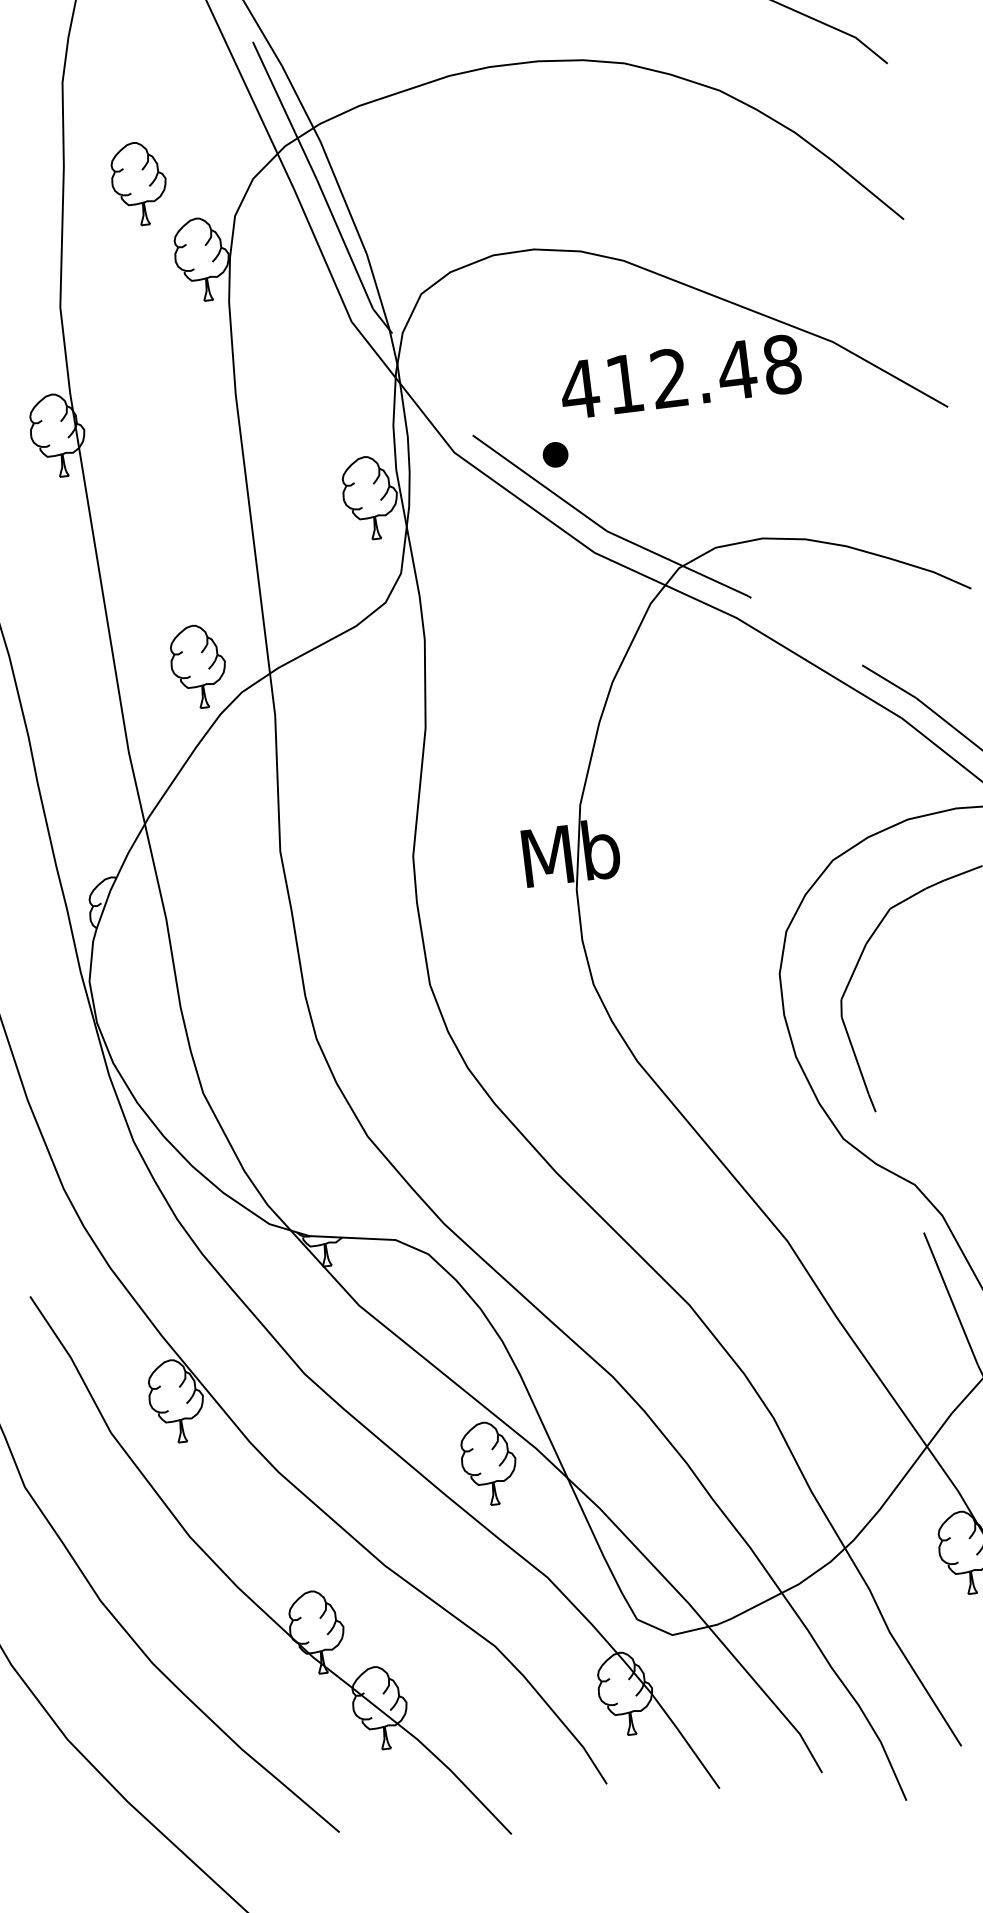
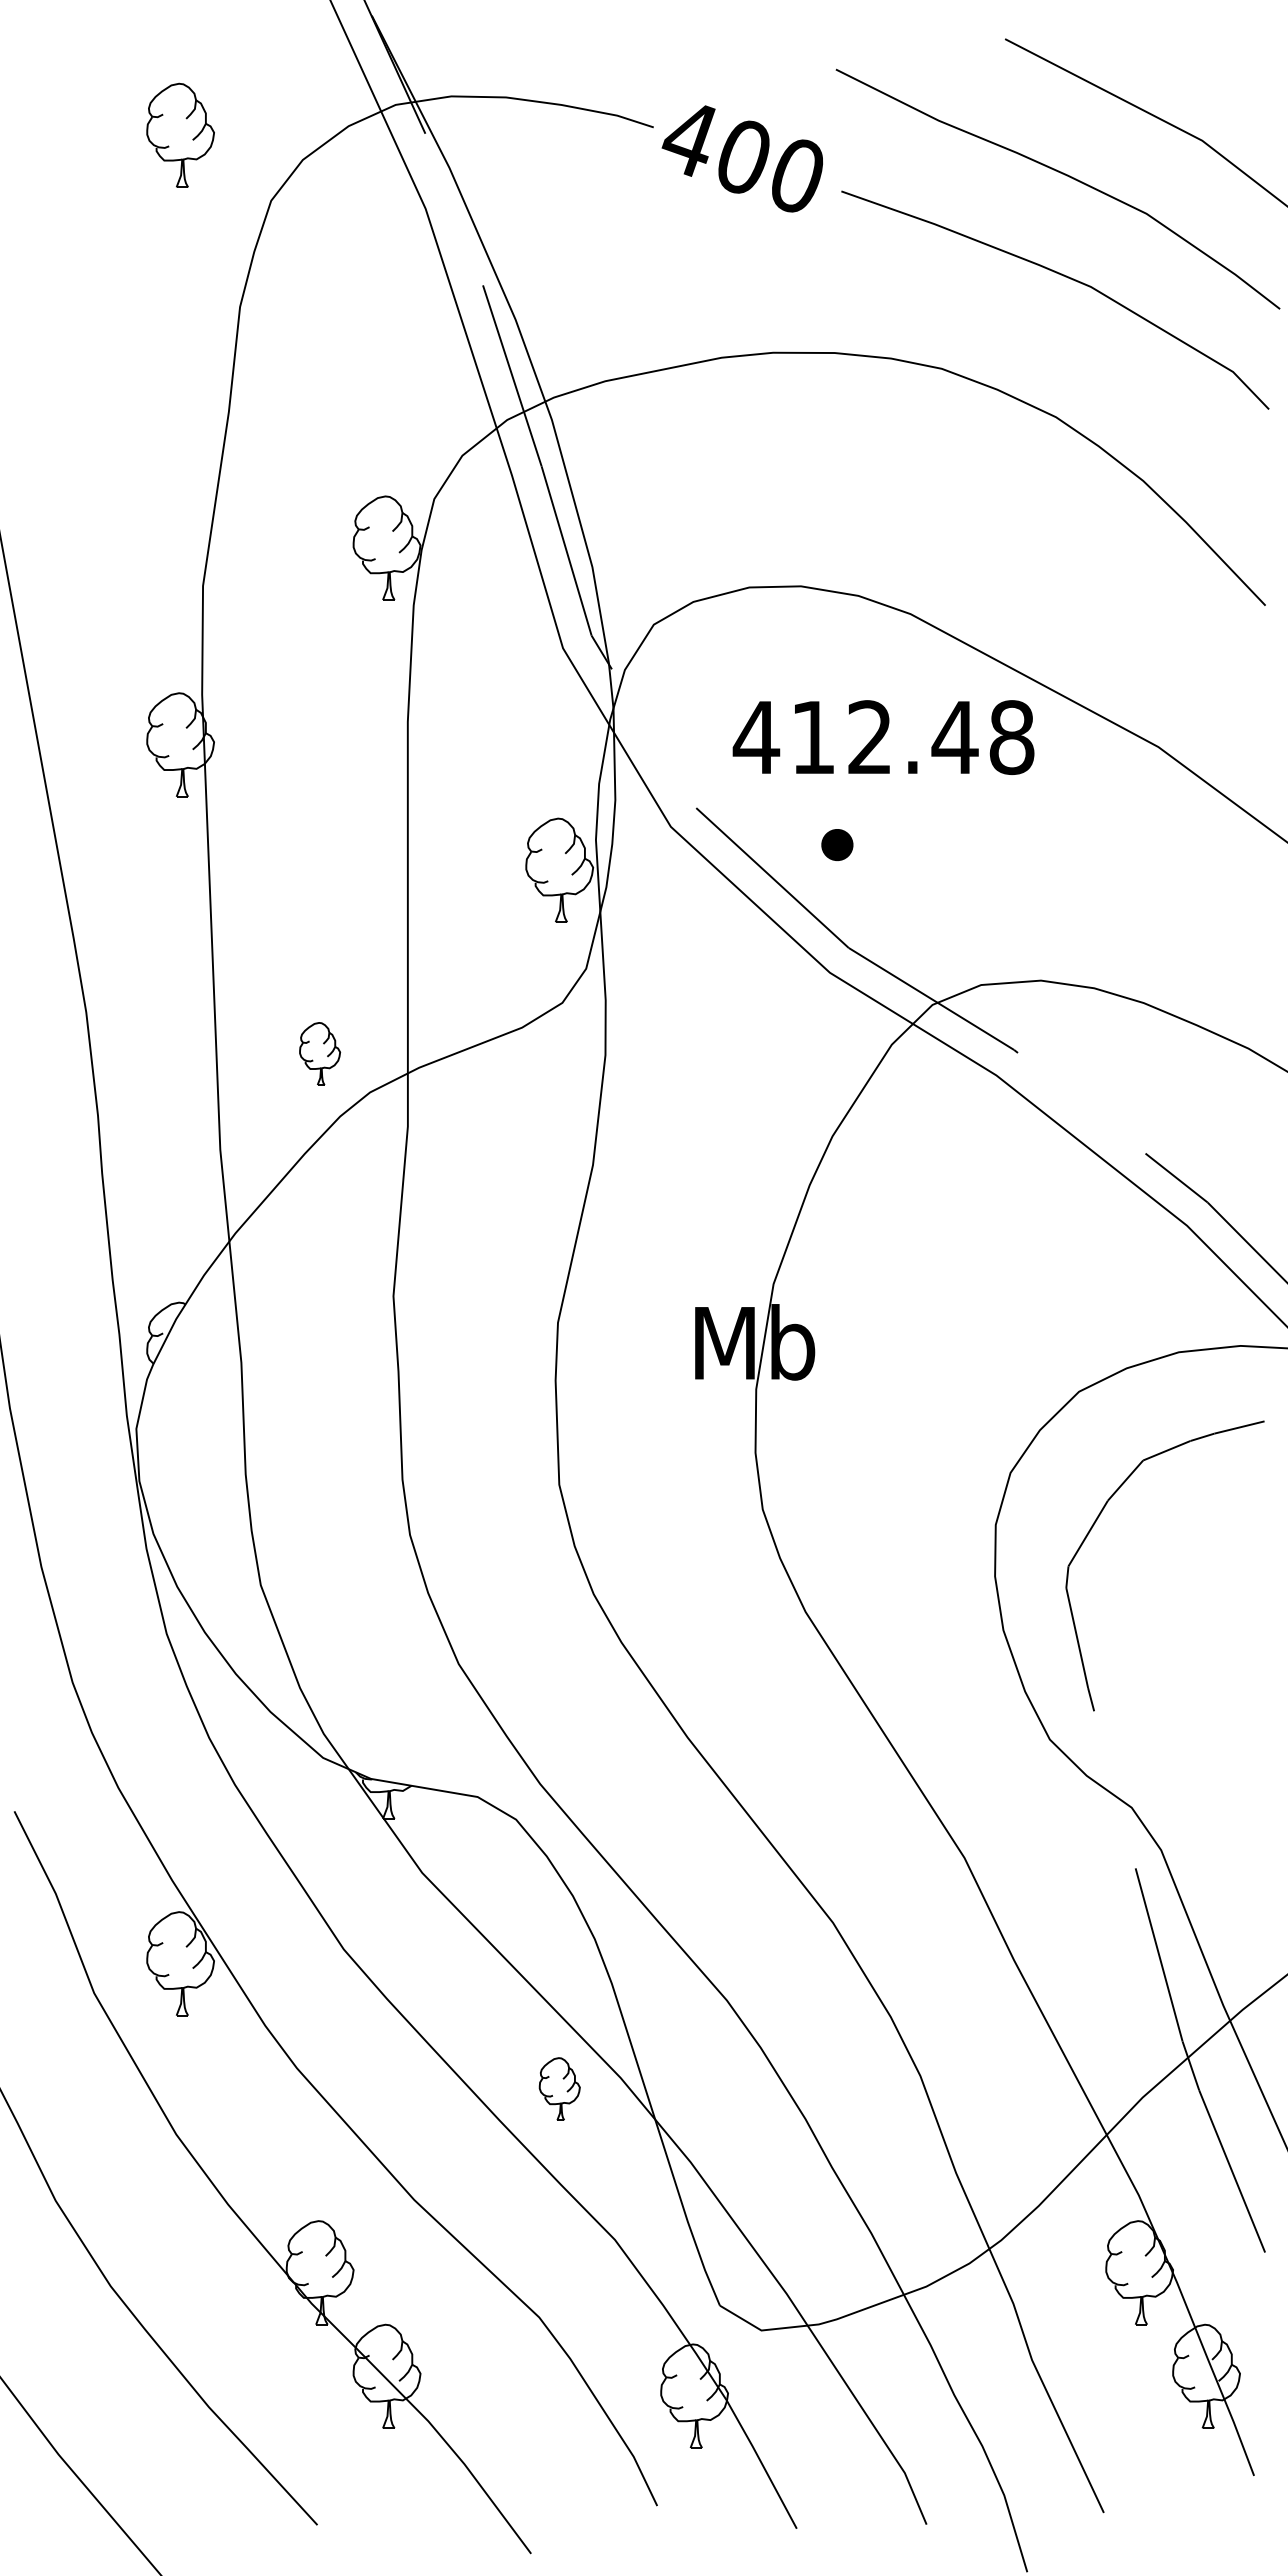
part: (138, 183) -> (319, 443), removed
text: (680, 377) -> (883, 737), moved
part: (555, 454) -> (837, 844), moved
part: (198, 666) -> (319, 1053), size x0.6
part: (488, 1463) -> (559, 2088), size x0.6

